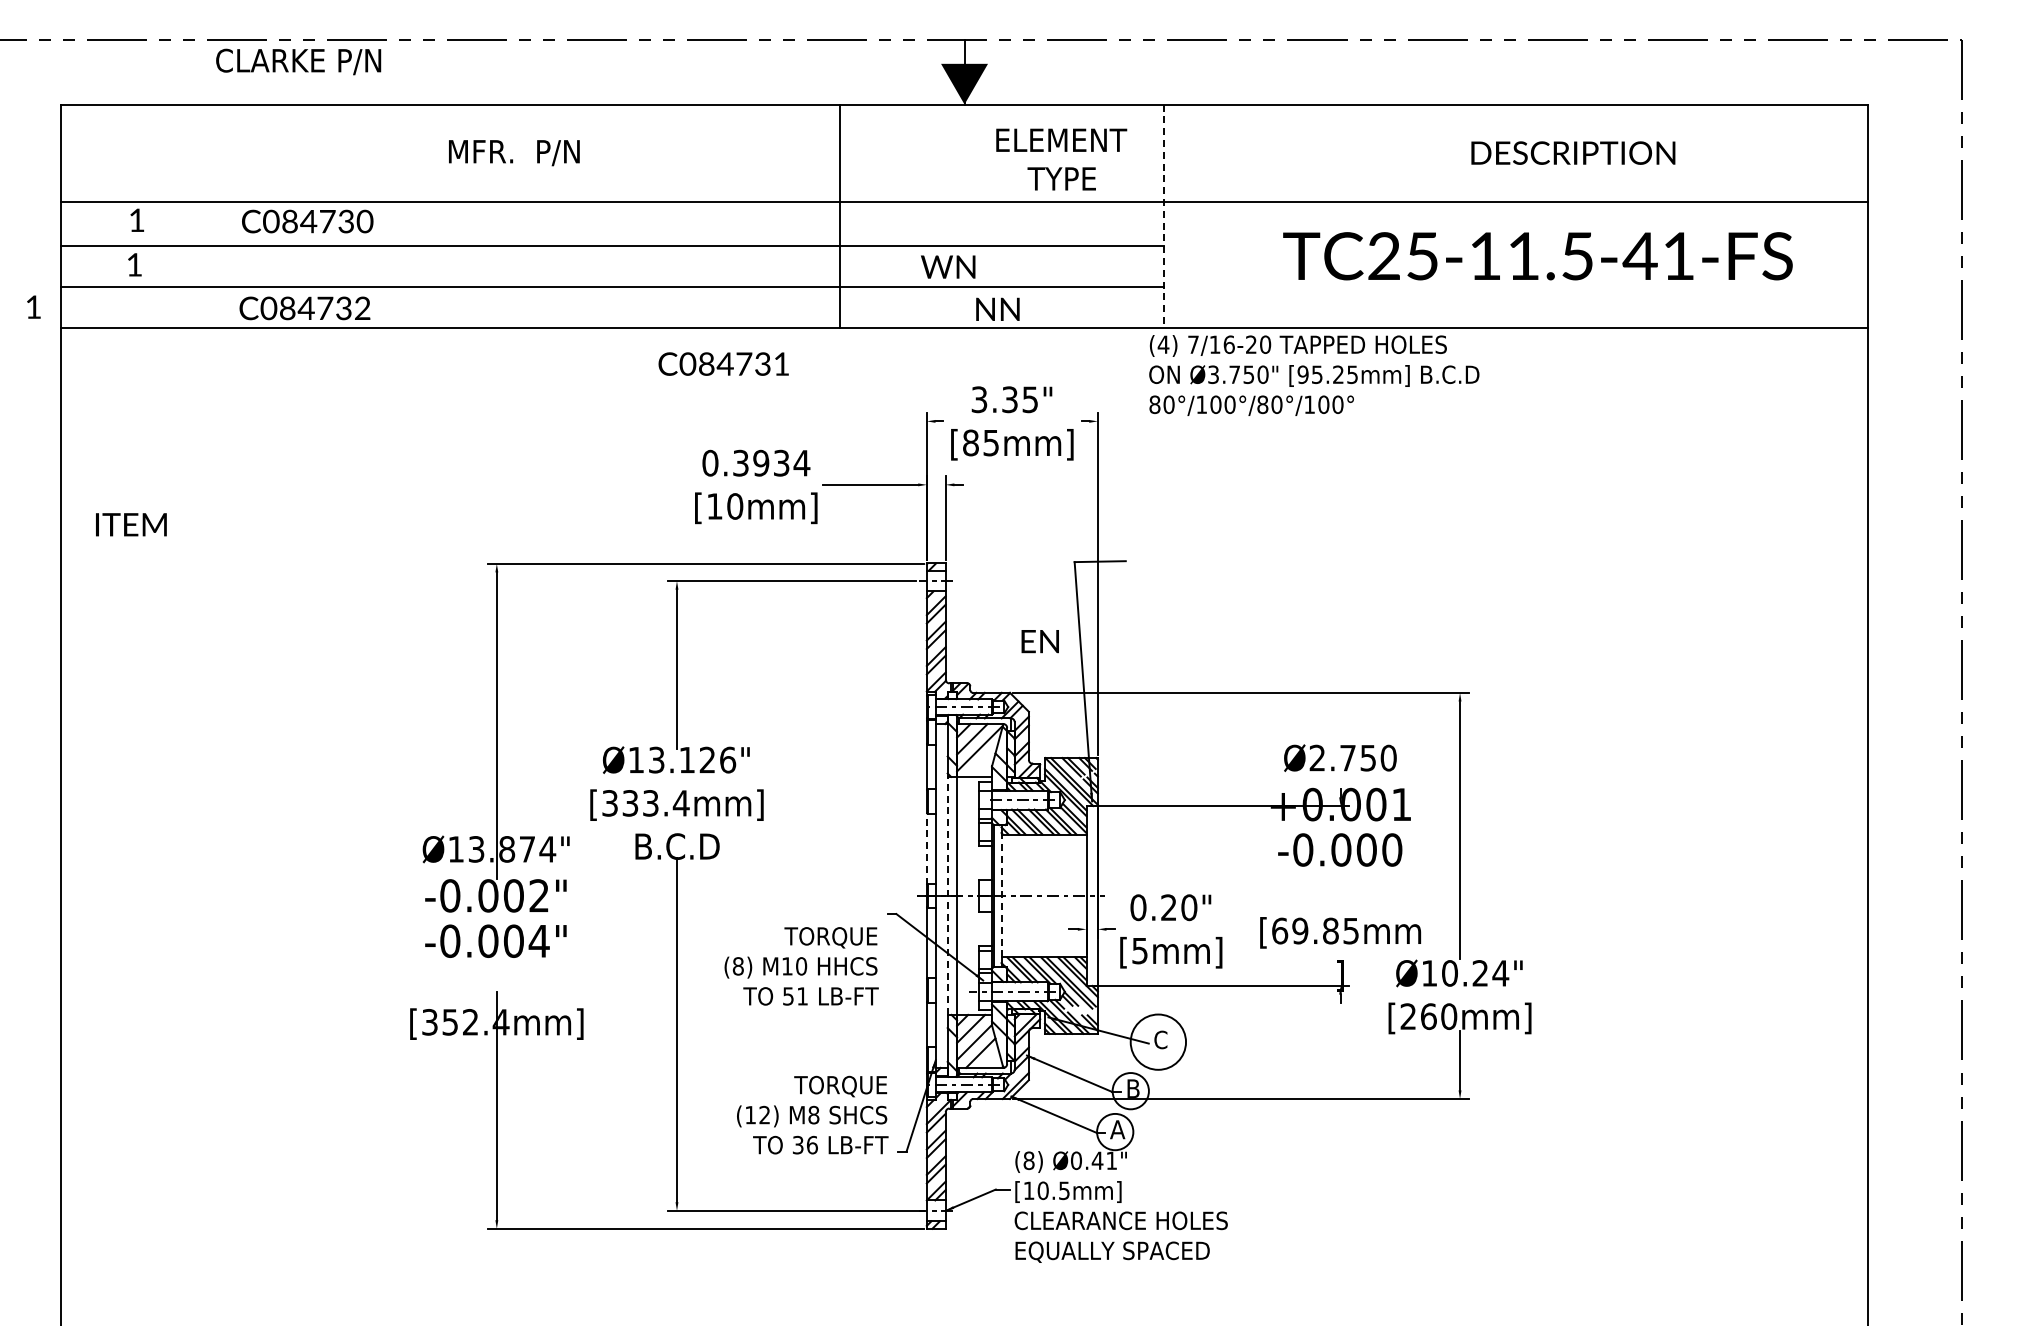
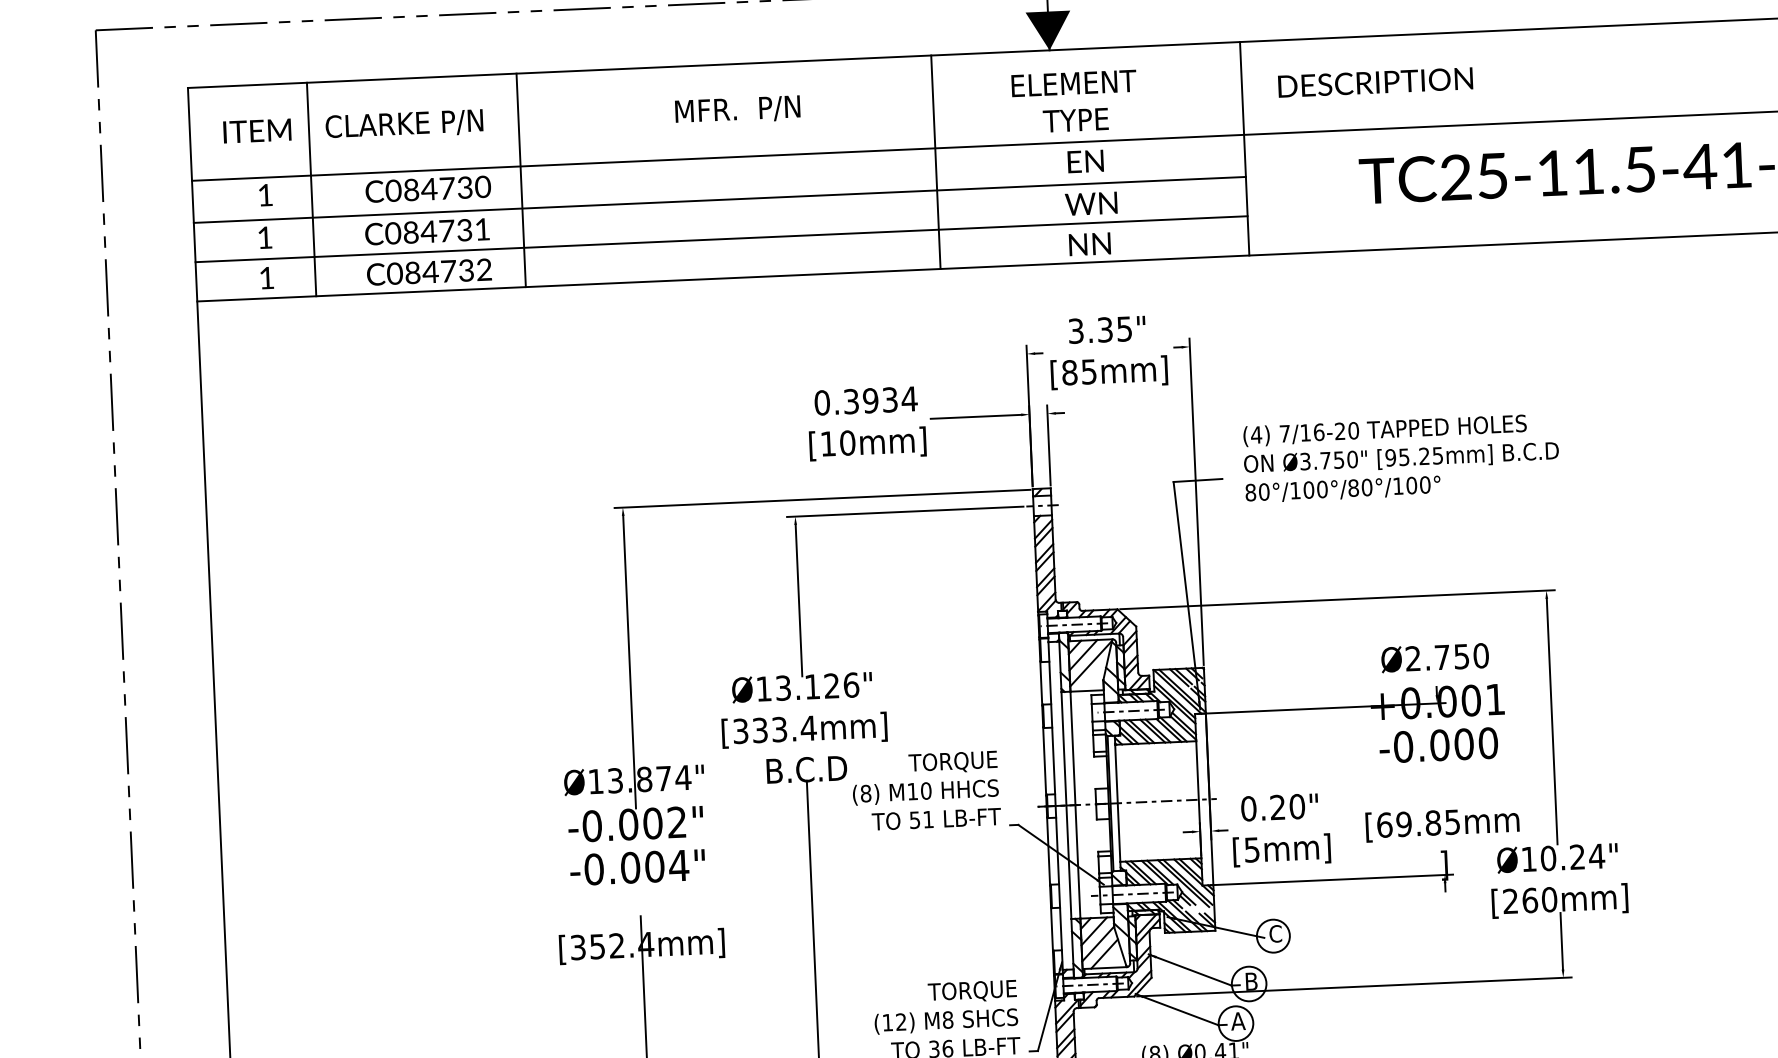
text: (298, 61) -> (404, 124), moved
text: (1573, 152) -> (1375, 81), moved
text: (514, 153) -> (737, 110), moved
text: (1061, 159) -> (1074, 101), moved
line: (185, 216) -> (311, 189), added
line: (405, 216) -> (521, 180), added
line: (1164, 216) -> (1244, 148), dashed -> solid
text: (948, 266) -> (1091, 203), moved
text: (33, 306) -> (266, 277), moved
text: (723, 363) -> (427, 231), moved
text: (1314, 375) -> (1401, 458), moved
text: (131, 524) -> (257, 130), moved
text: (1039, 641) -> (1084, 161), moved
line: (926, 848) -> (1044, 761), dashed -> solid
line: (947, 895) -> (1066, 805), dashed -> solid
line: (1001, 895) -> (1117, 802), dashed -> solid
text: (801, 966) -> (926, 791), moved
circle: (1158, 1041) -> (1273, 935), size x0.62

